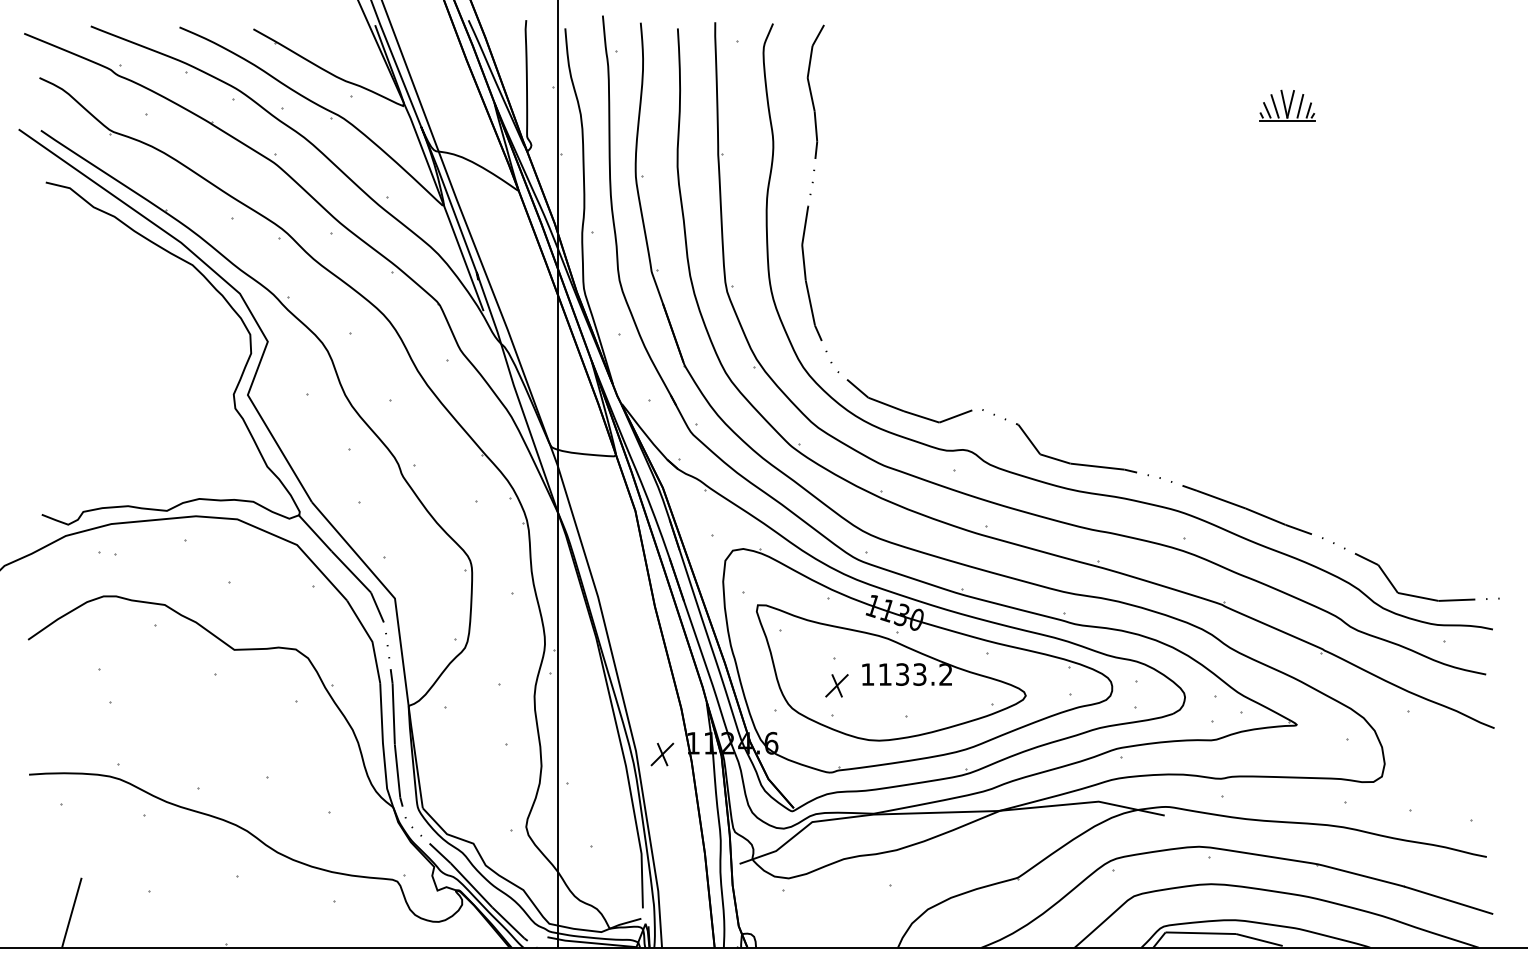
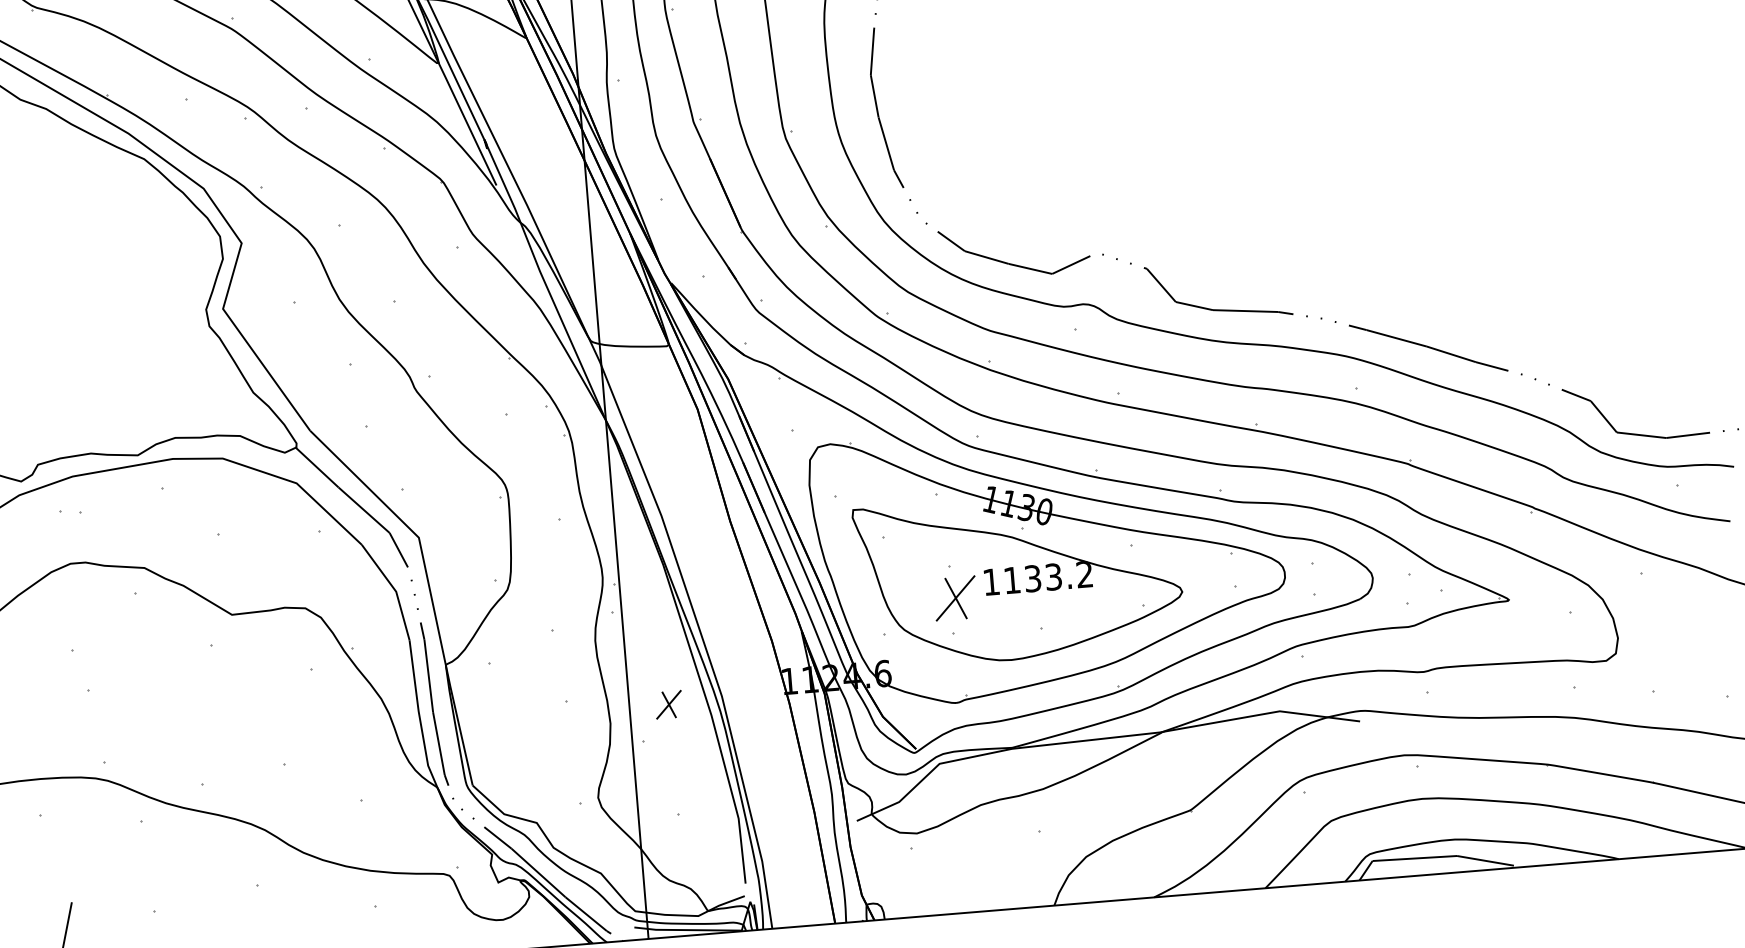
part: (836, 685) -> (955, 598), size x1.6
part: (662, 754) -> (669, 704), moved

